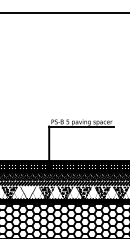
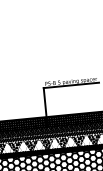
hatch: (28, 192) -> (31, 145), added

